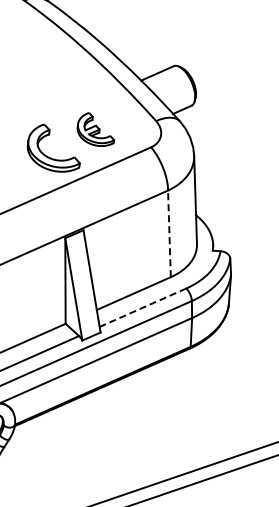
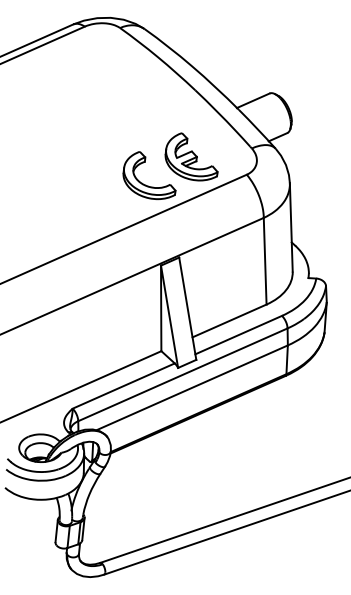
part: (95, 129) -> (191, 156), size x1.43
line: (169, 233) -> (265, 260), dashed -> solid
line: (142, 308) -> (238, 335), dashed -> solid

